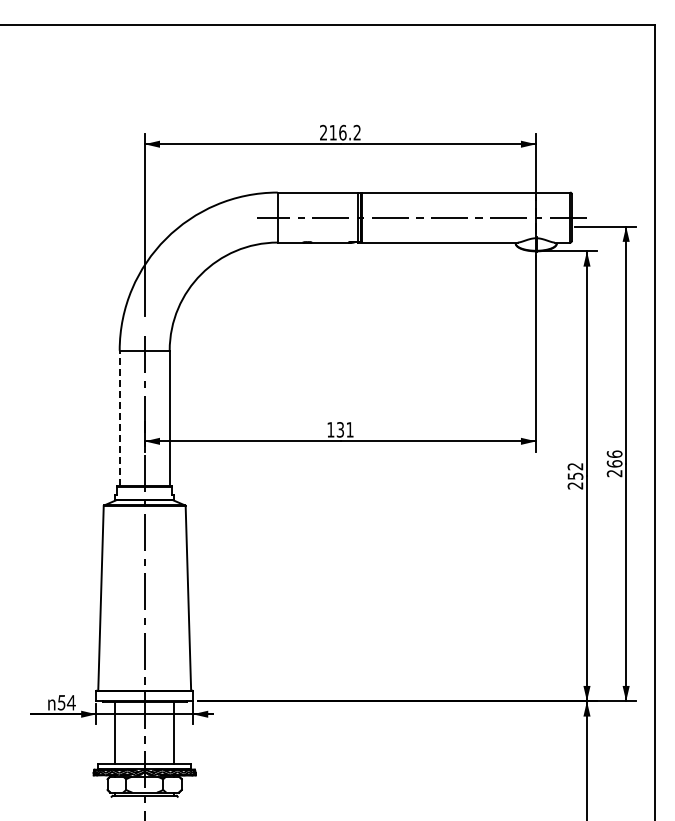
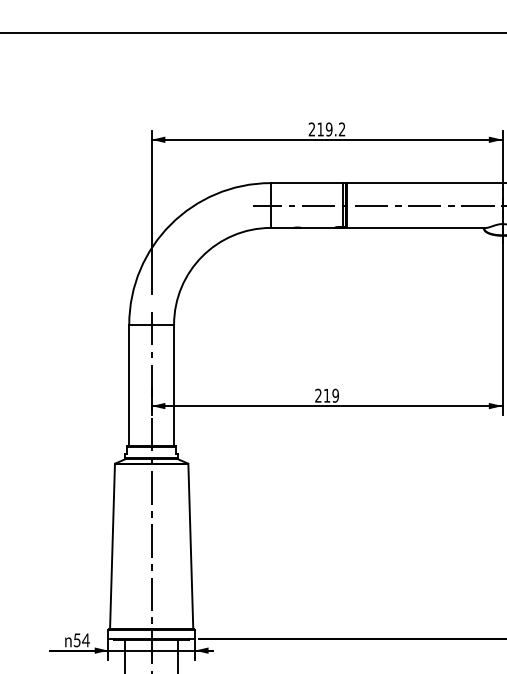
text: (342, 132) -> (328, 129), 216.2 -> 219.2
line: (119, 418) -> (129, 385), dashed -> solid
text: (340, 429) -> (327, 395), 131 -> 219

